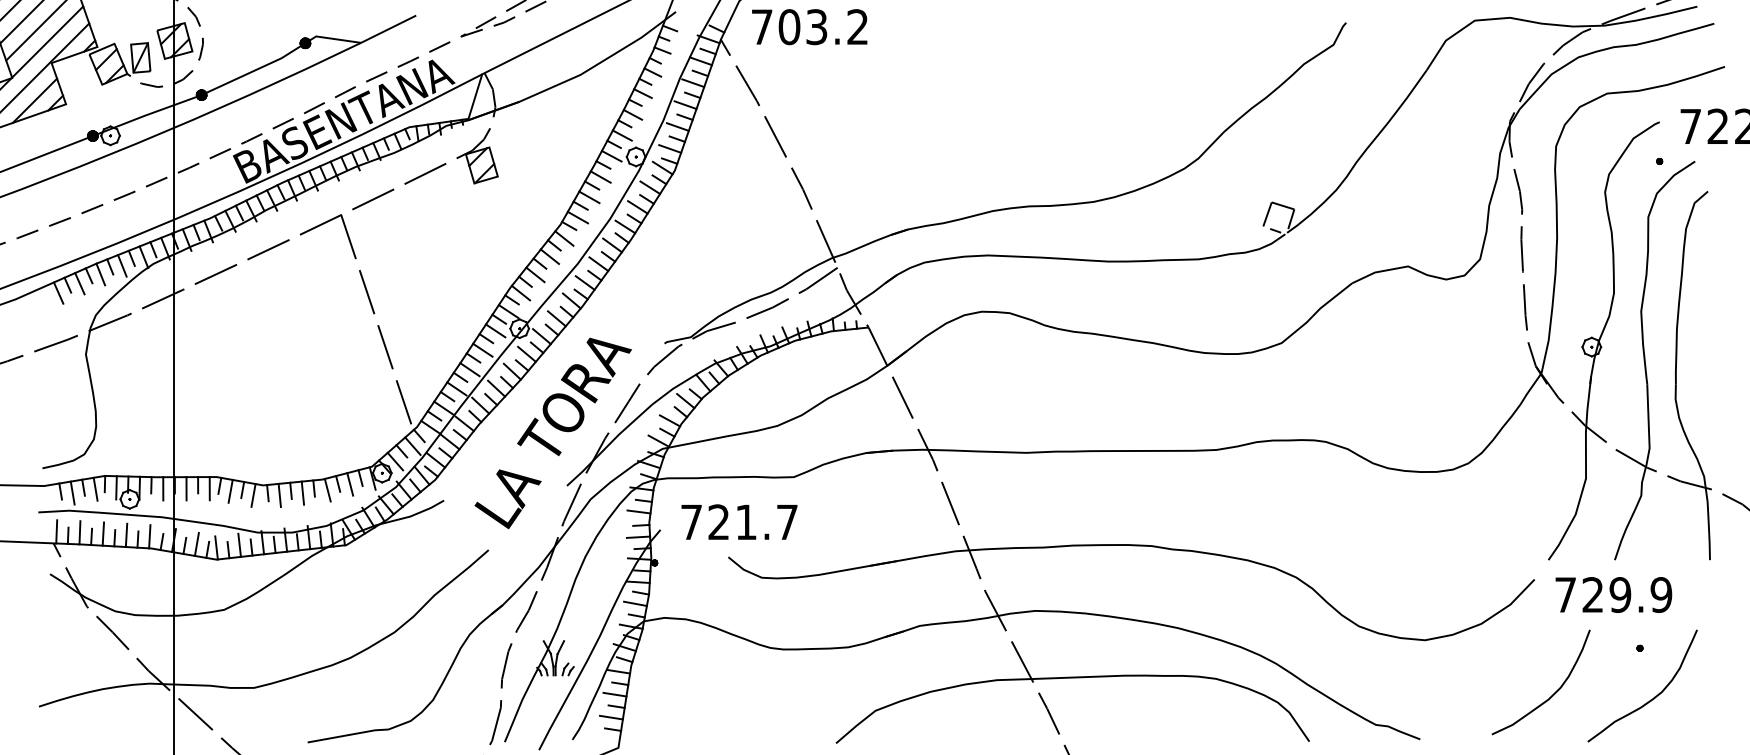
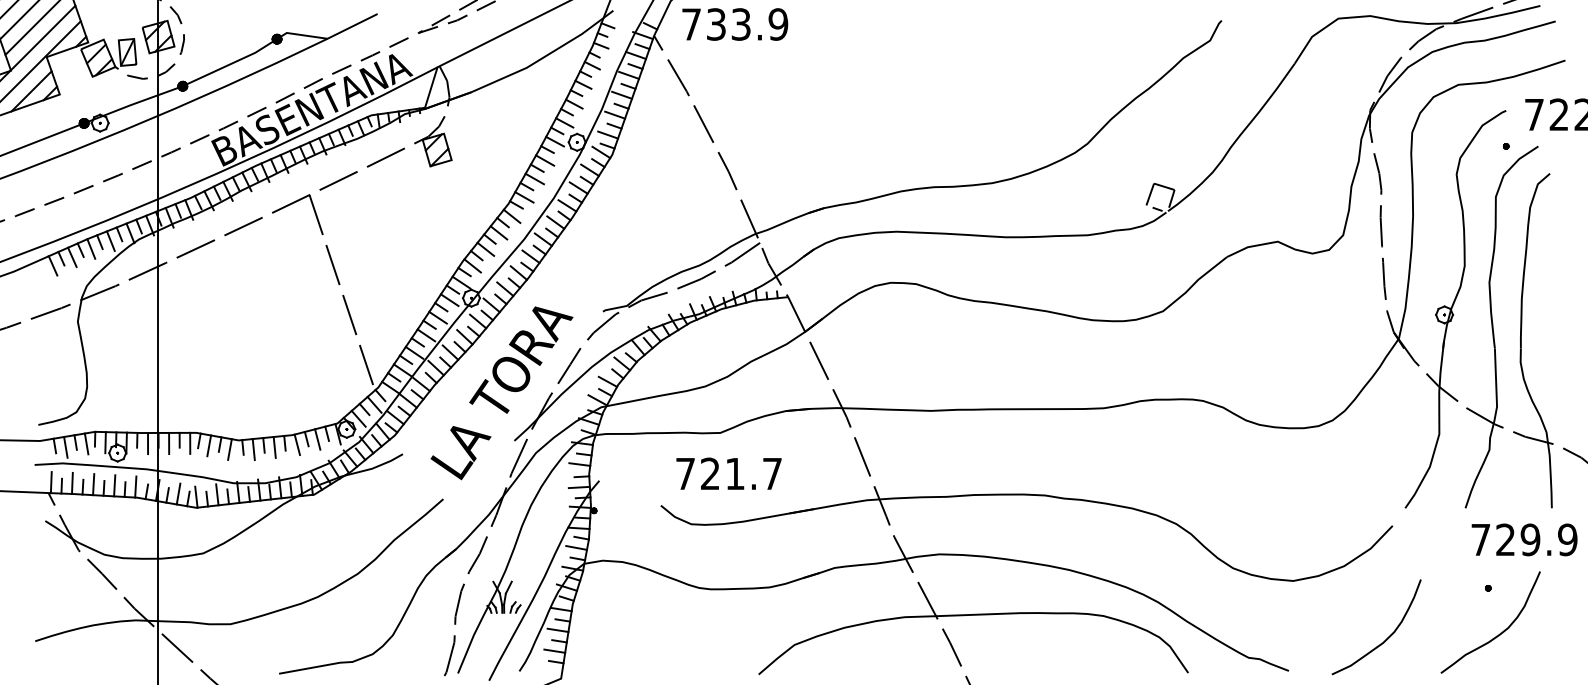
text: (823, 27) -> (747, 24), 703.2 -> 733.9
text: (738, 521) -> (728, 473), moved
text: (1613, 594) -> (1524, 539), moved
curve: (1553, 693) -> (1387, 637), moved

